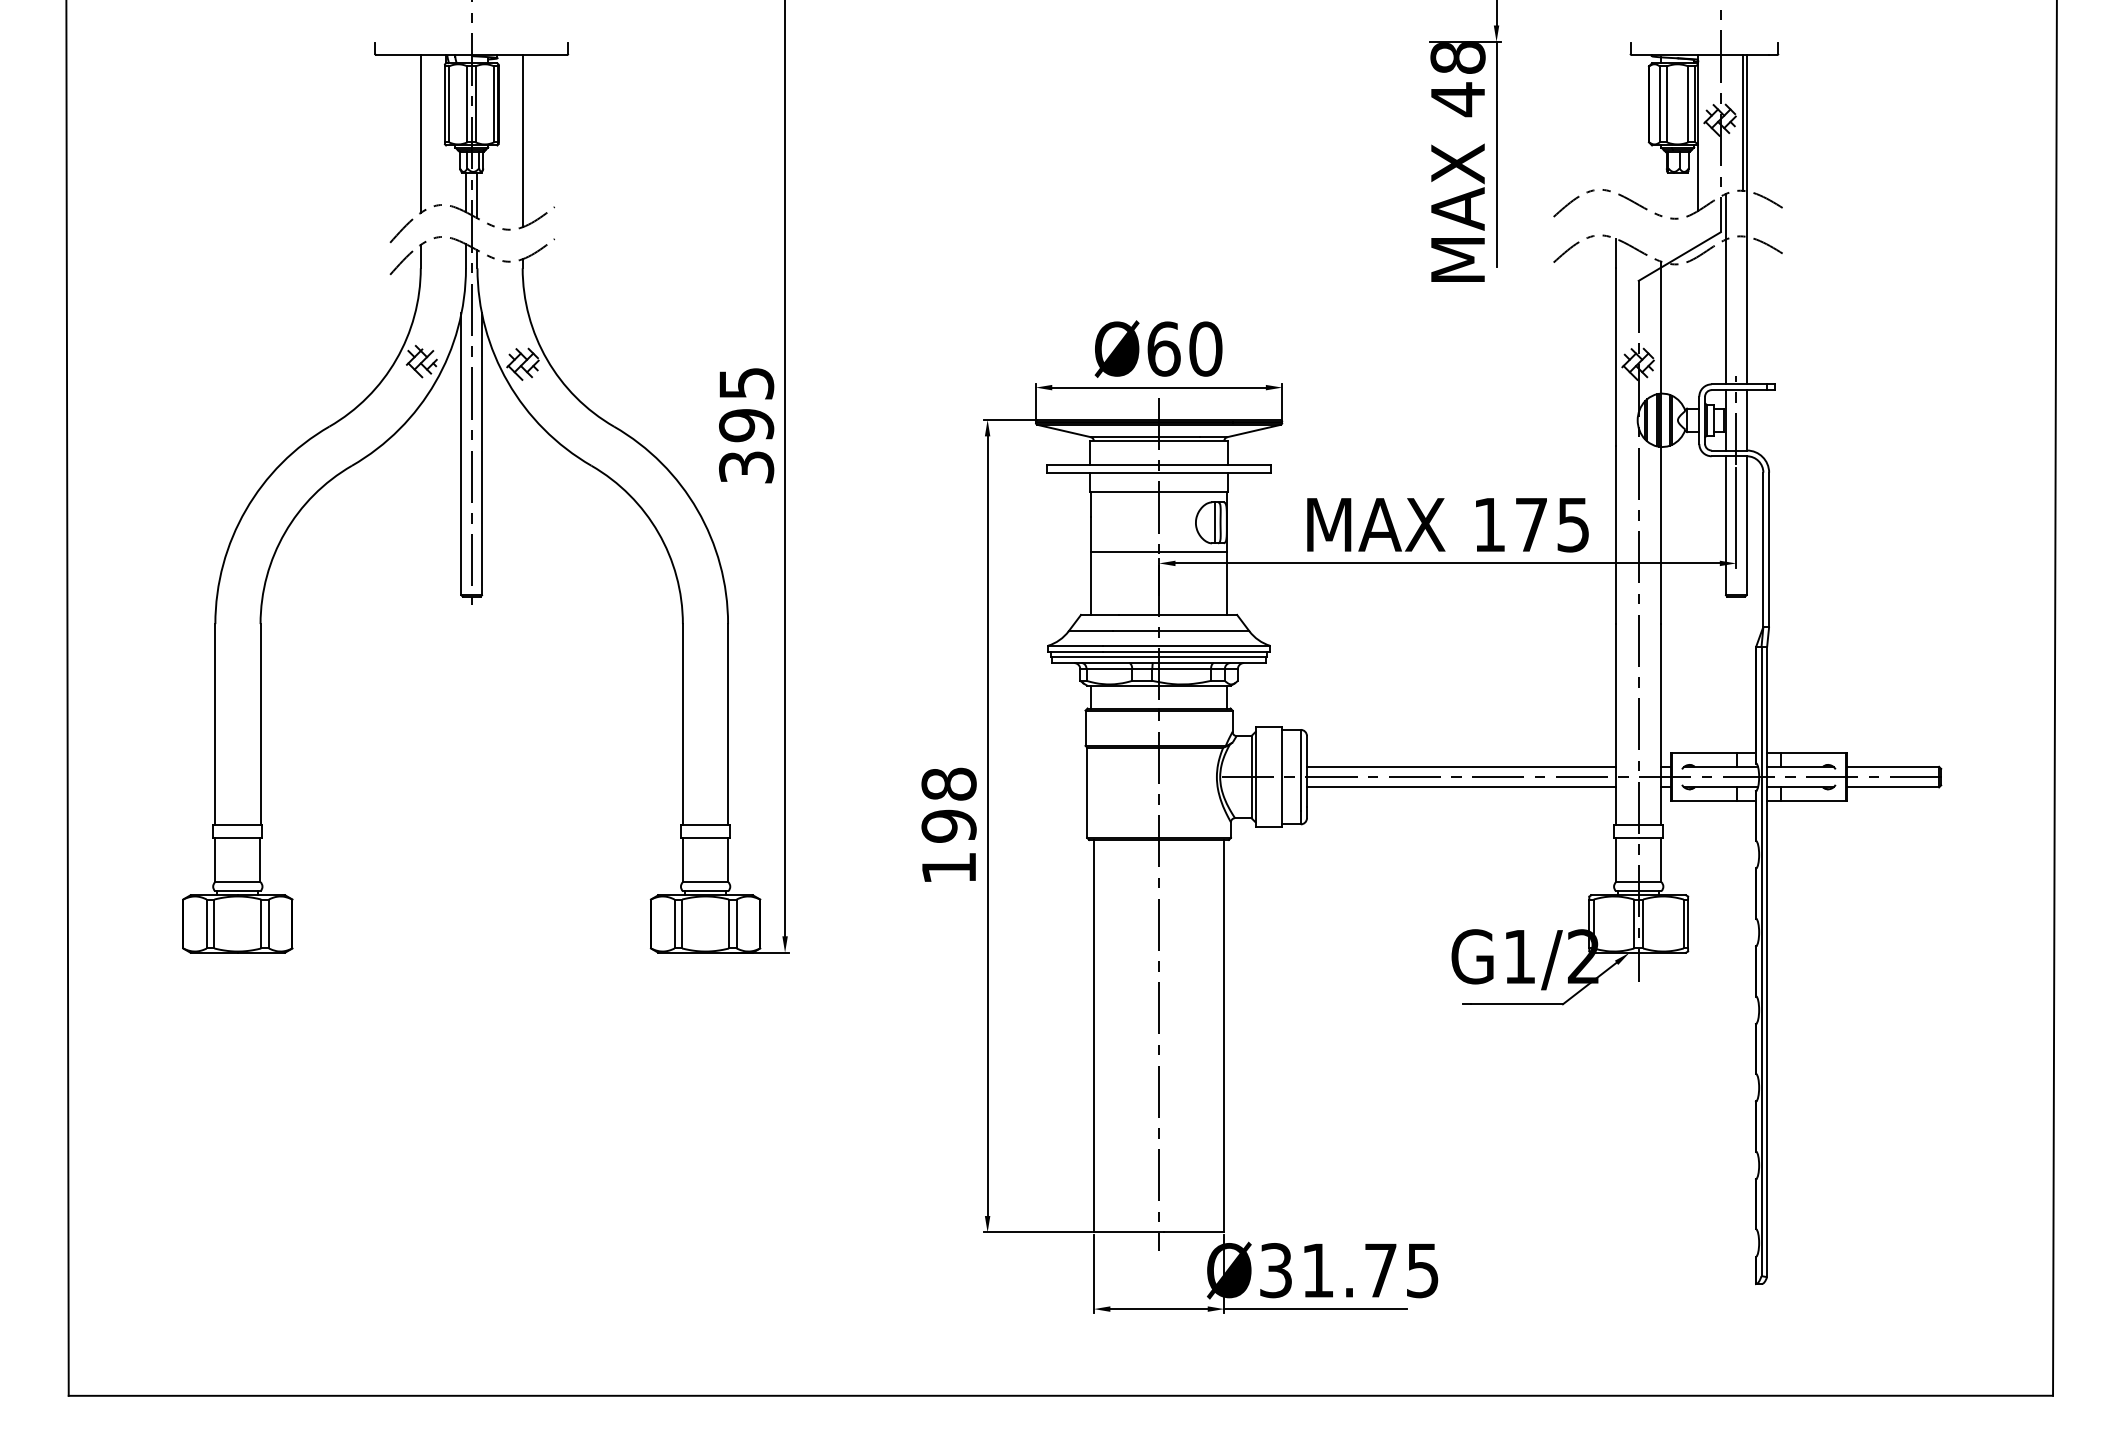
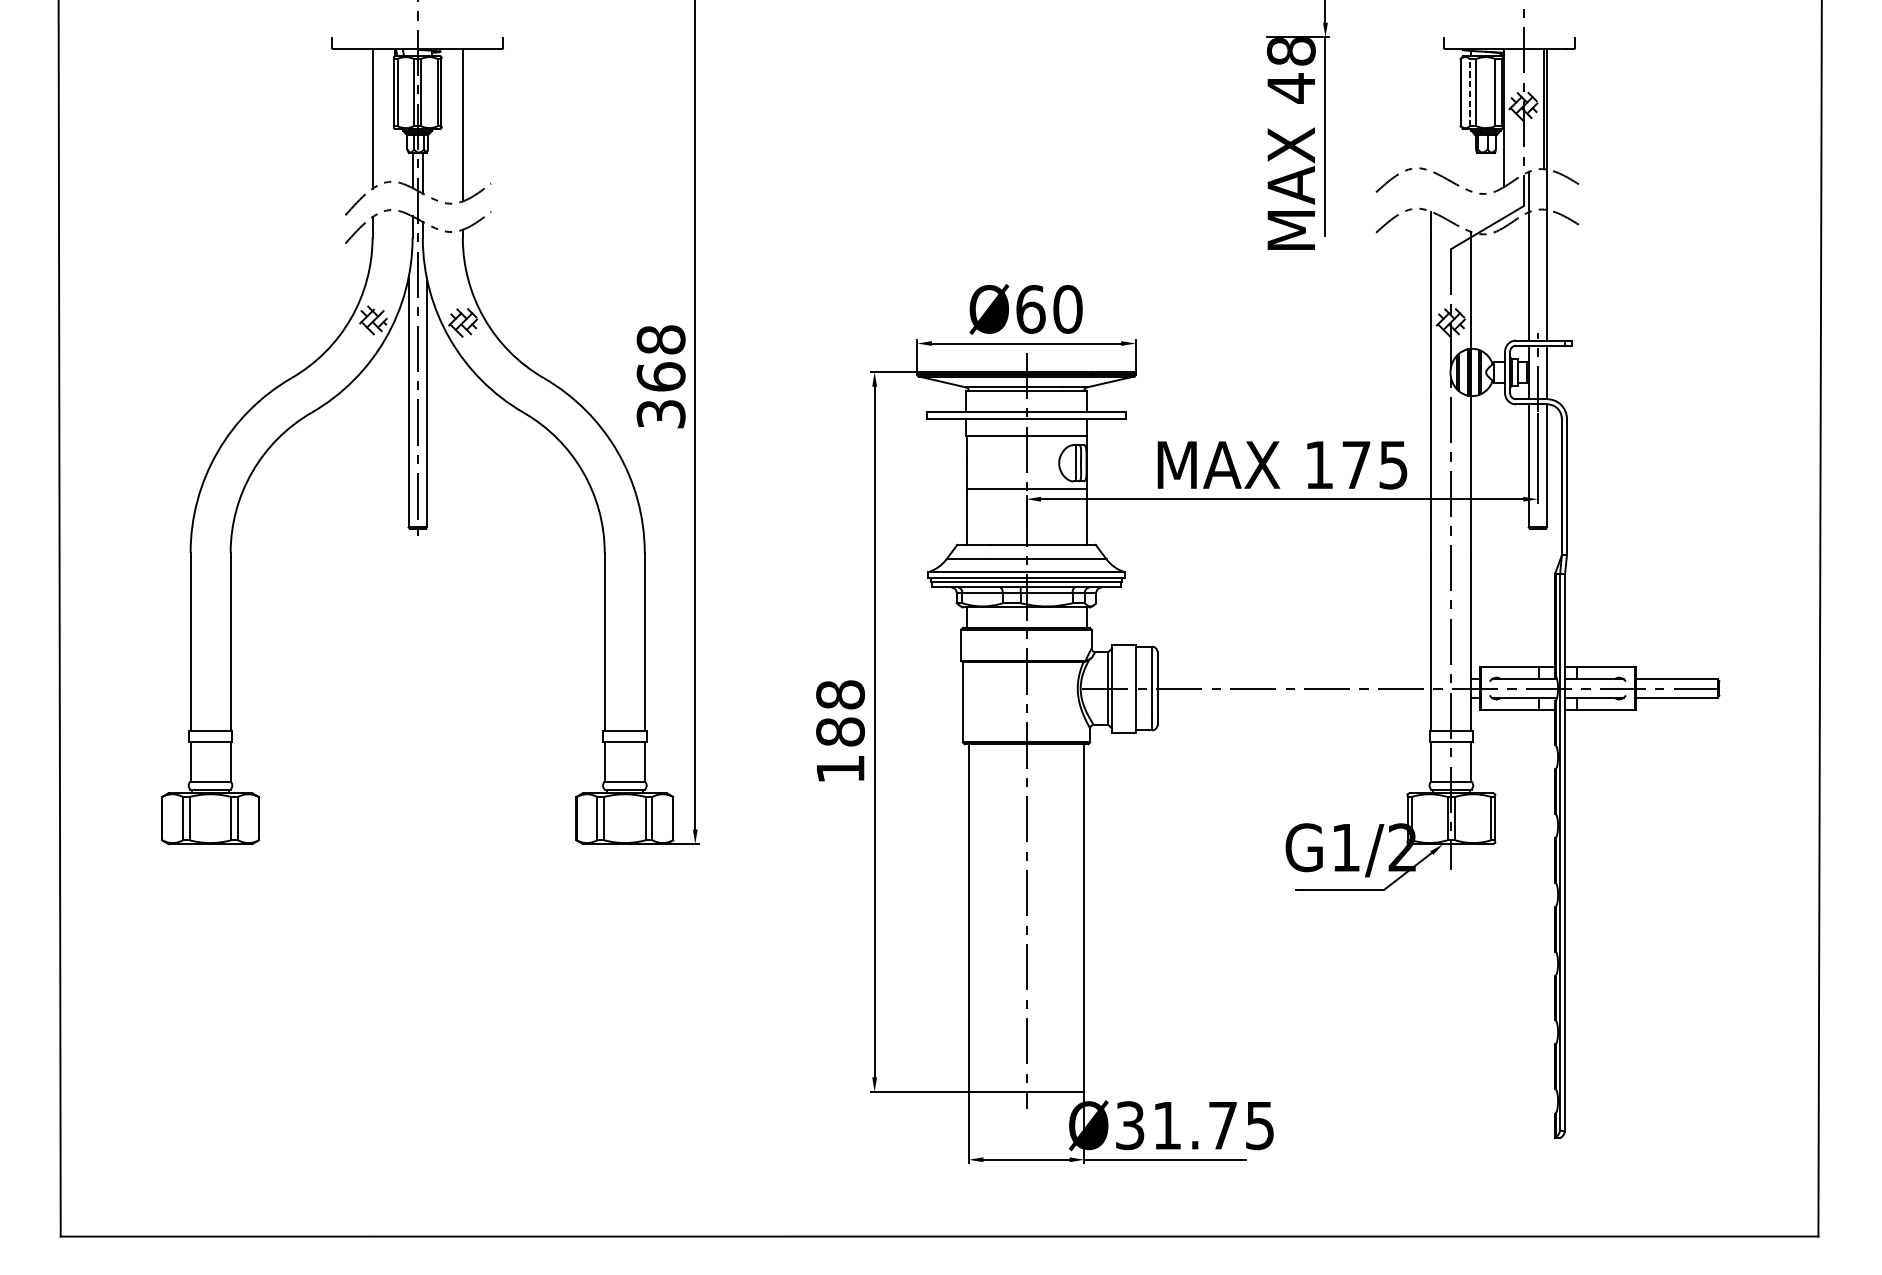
line: (1659, 103) -> (1469, 91), solid -> dashed
text: (746, 404) -> (661, 358), 395 -> 368
line: (1461, 766) -> (1294, 679), removed
line: (1461, 787) -> (1294, 697), removed
text: (948, 825) -> (840, 731), 198 -> 188

